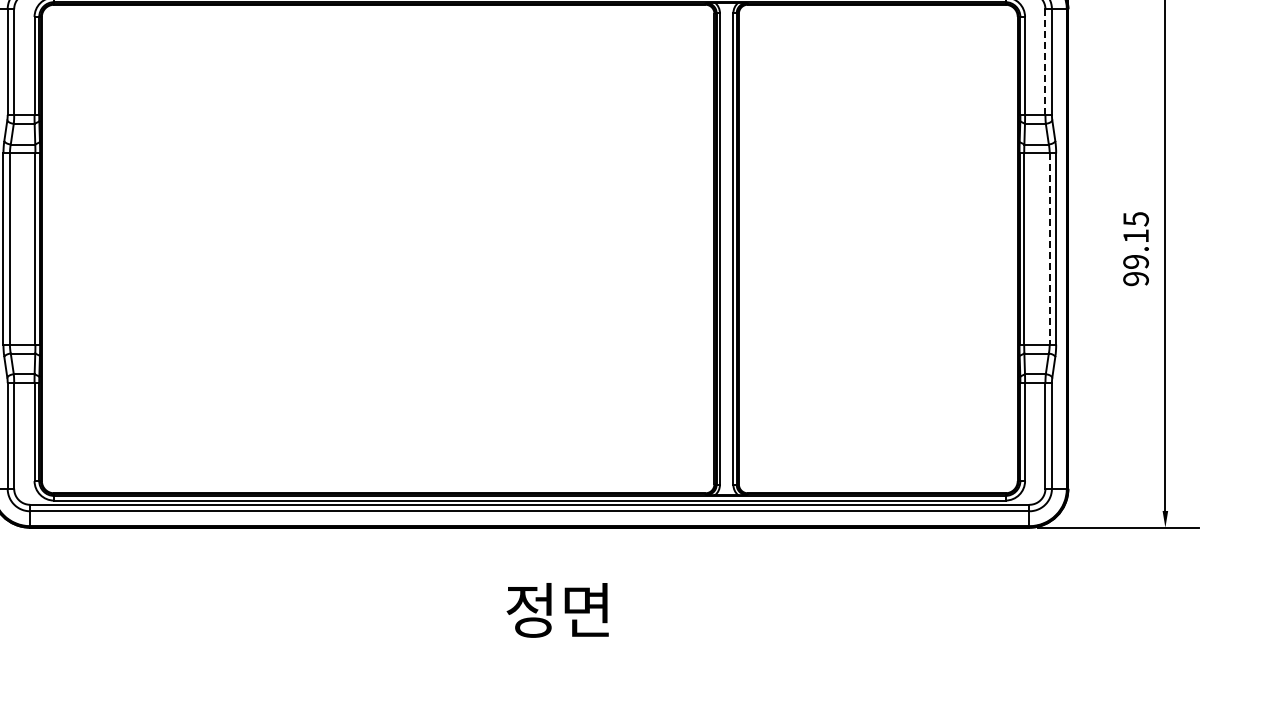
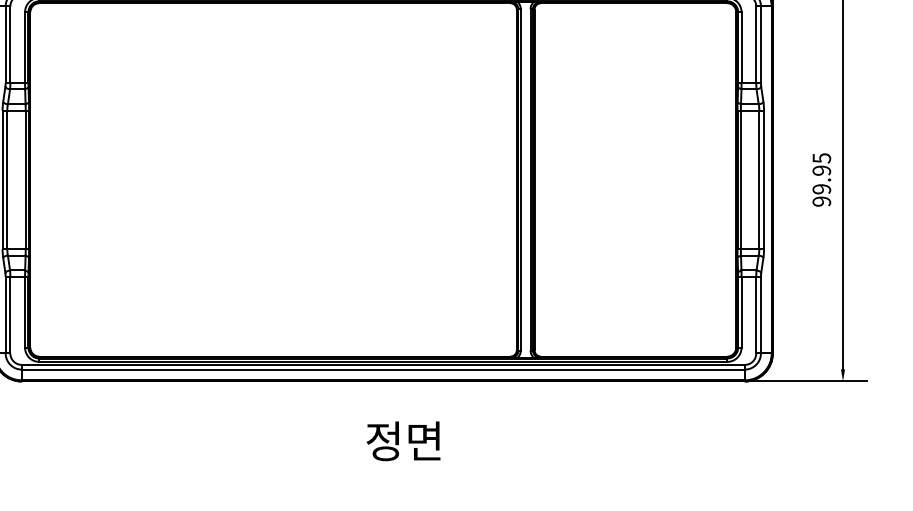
line: (1045, 62) -> (756, 45), dashed -> solid
text: (1136, 236) -> (822, 170), 99.15 -> 99.95
line: (1049, 249) -> (759, 180), dashed -> solid

